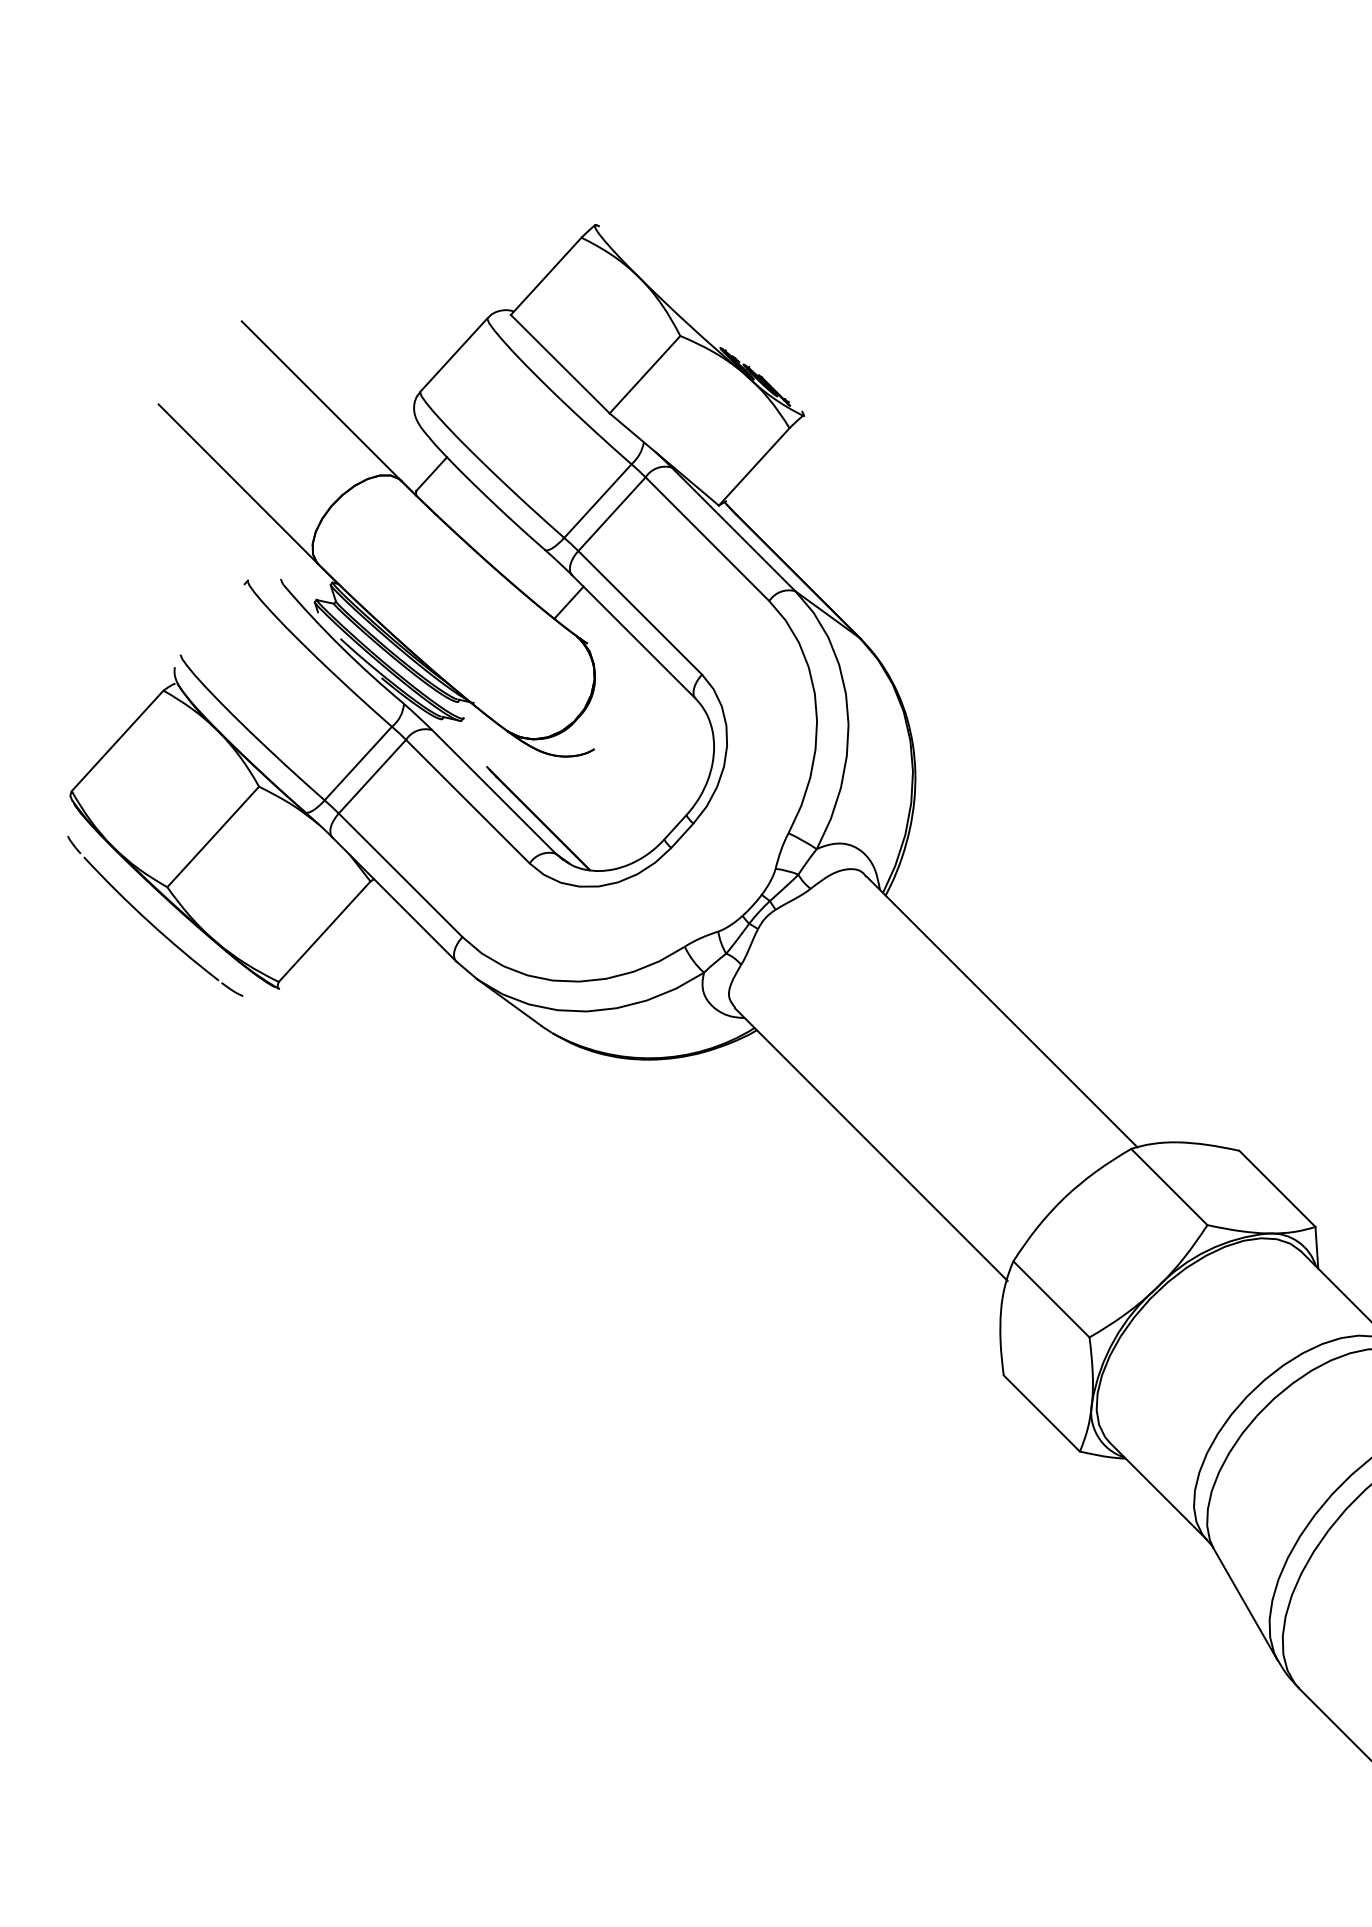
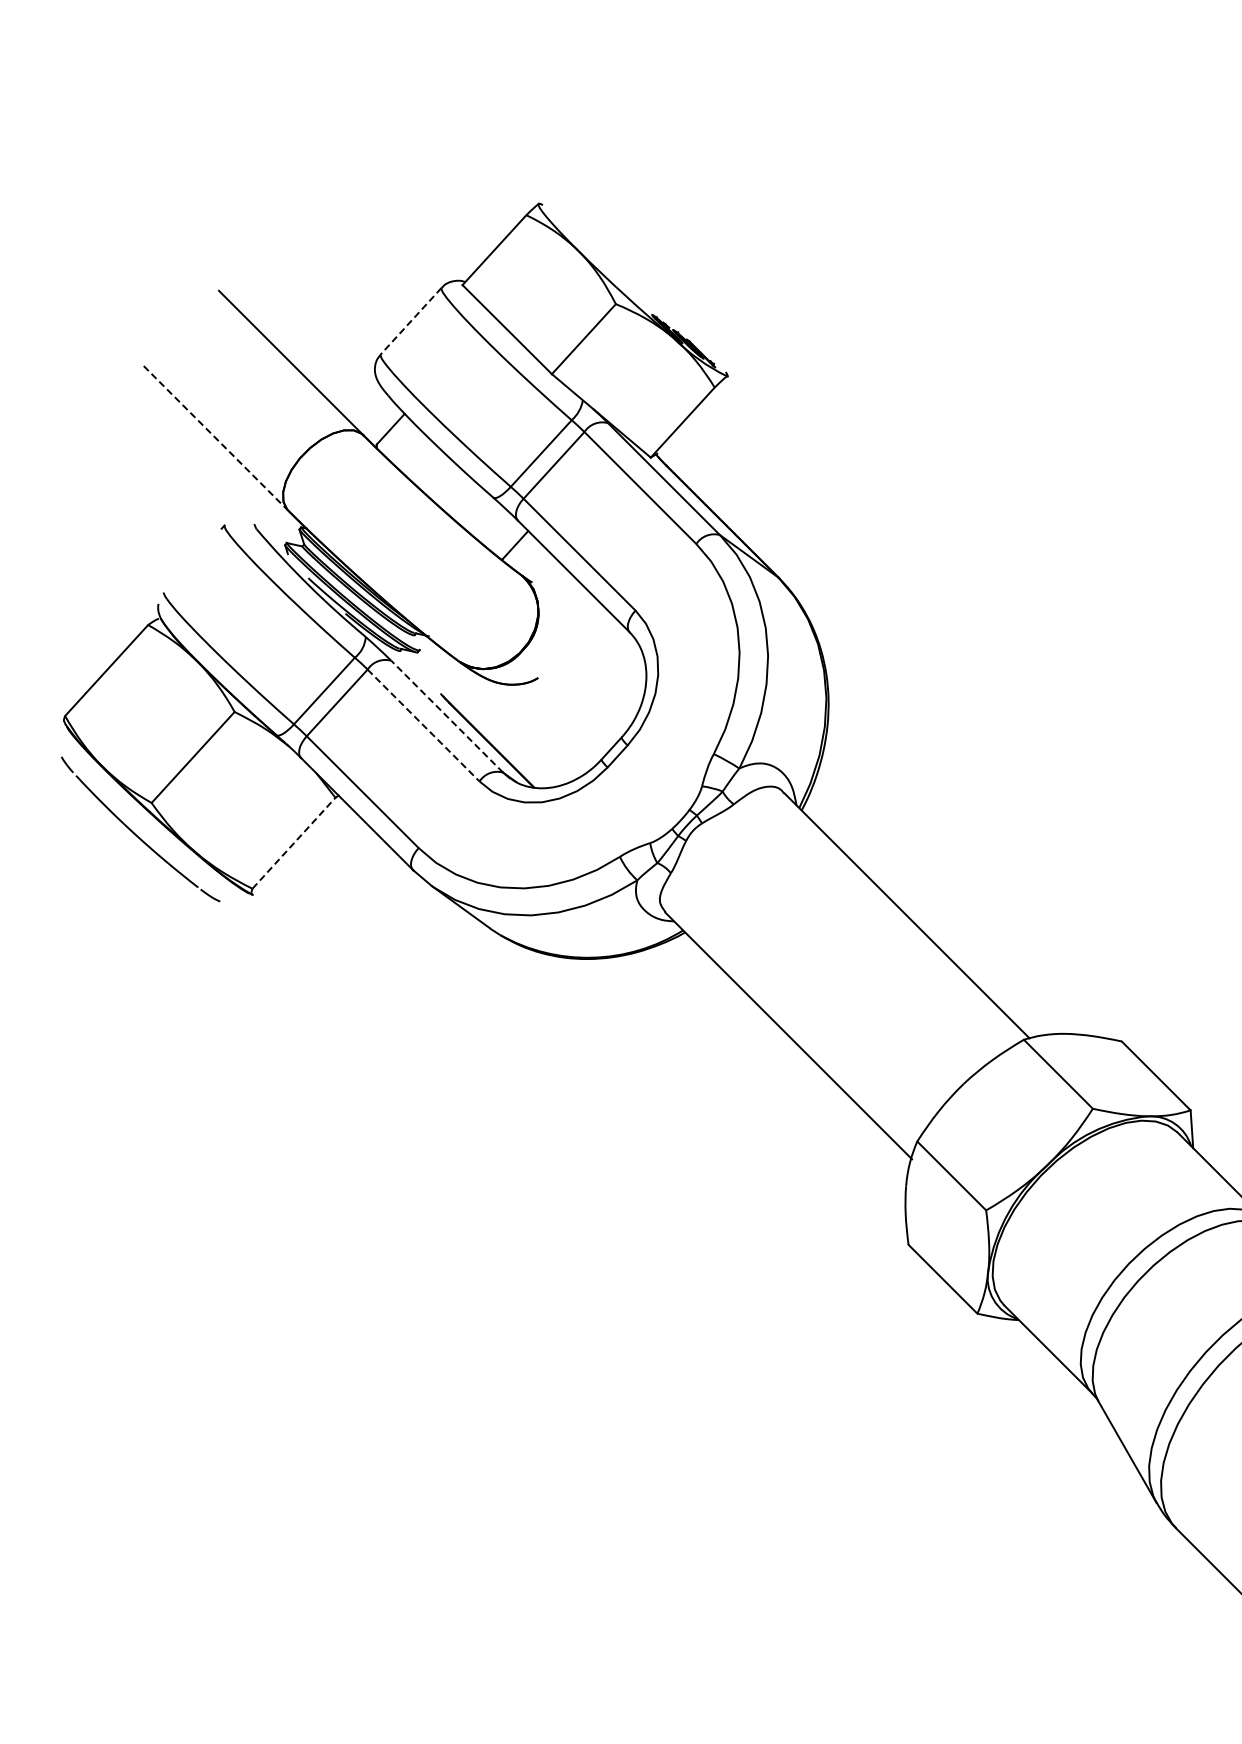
line: (453, 355) -> (410, 321), solid -> dashed
line: (237, 484) -> (215, 438), solid -> dashed
line: (493, 791) -> (446, 716), solid -> dashed
line: (467, 801) -> (423, 725), solid -> dashed
line: (325, 932) -> (294, 843), solid -> dashed

